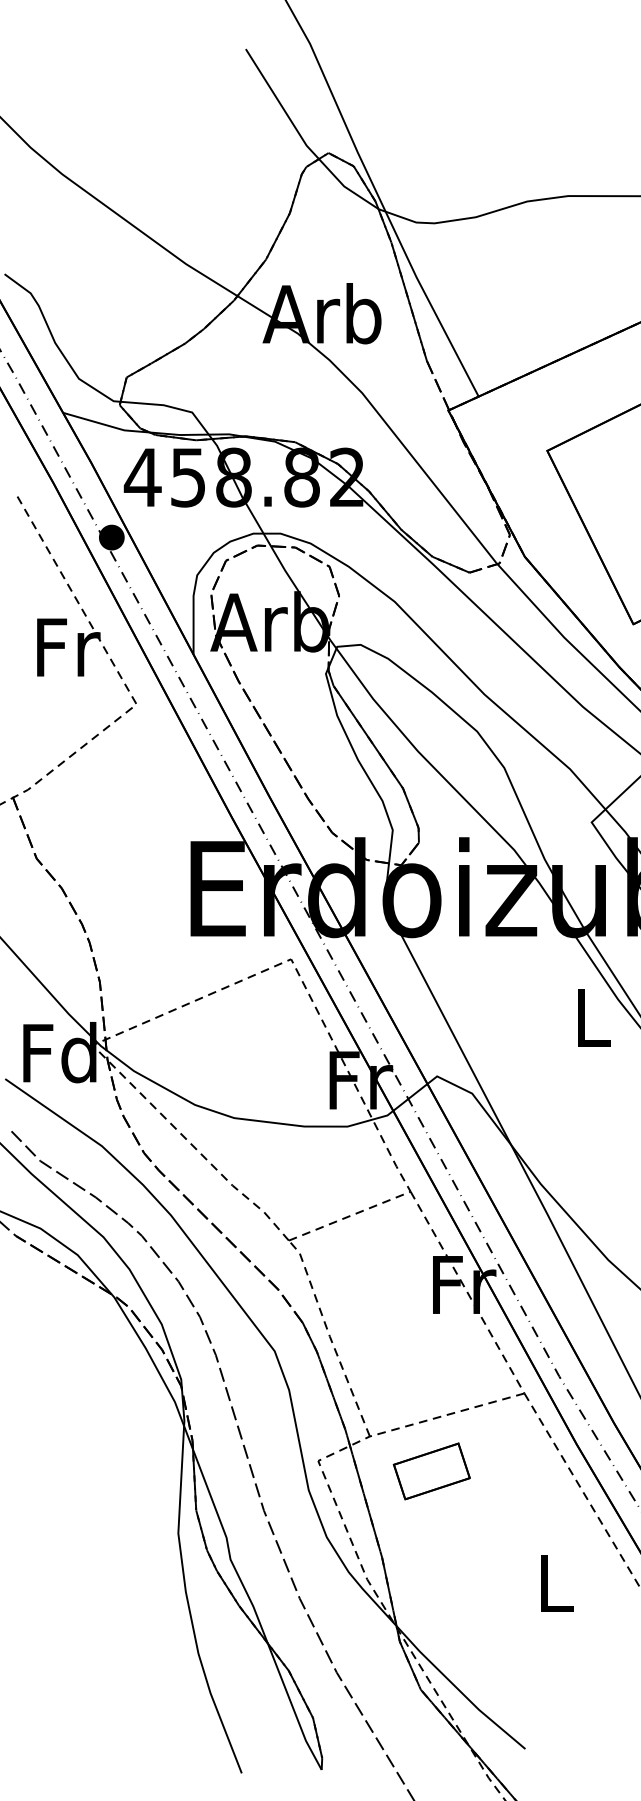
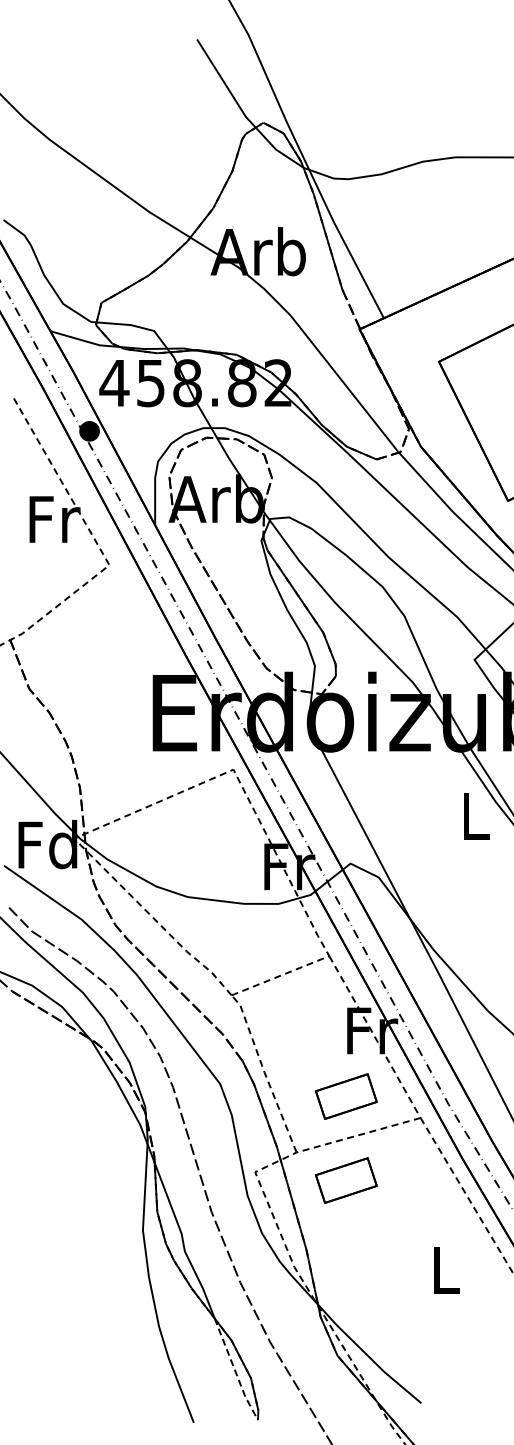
part: (430, 1366) -> (345, 1096), added
line: (293, 1708) -> (235, 1370), solid -> dashed

